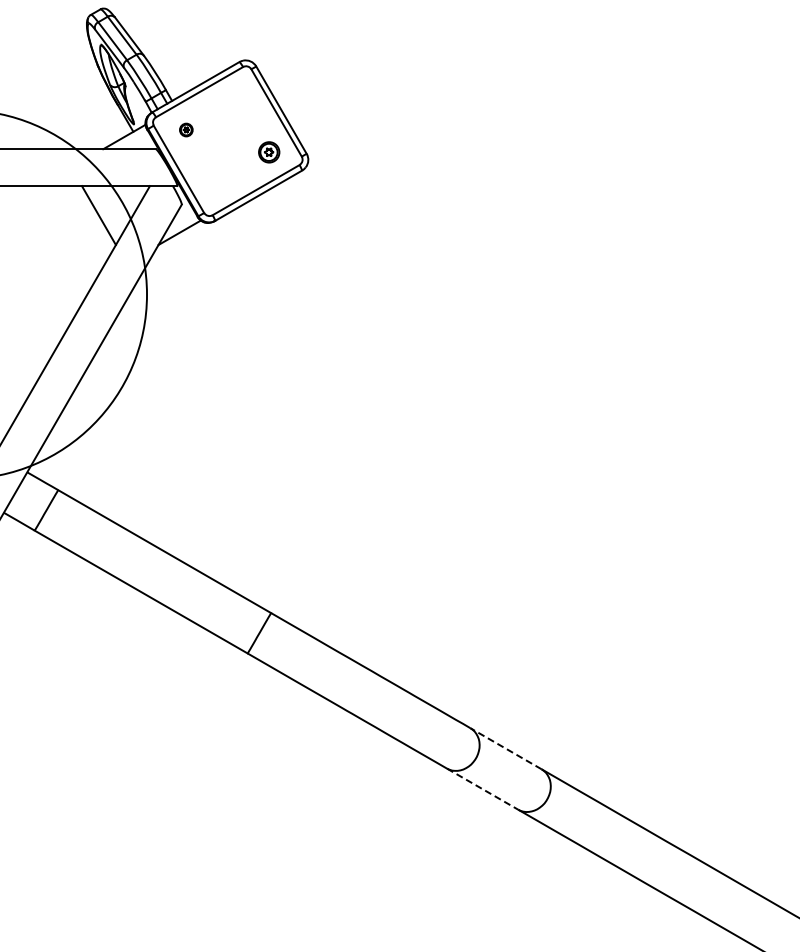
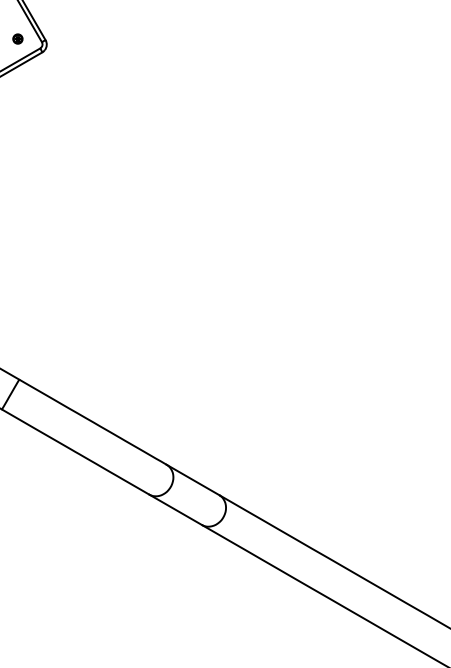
part: (269, 152) -> (18, 39), size x0.62
line: (505, 748) -> (192, 479), dashed -> solid
line: (483, 789) -> (176, 510), dashed -> solid

